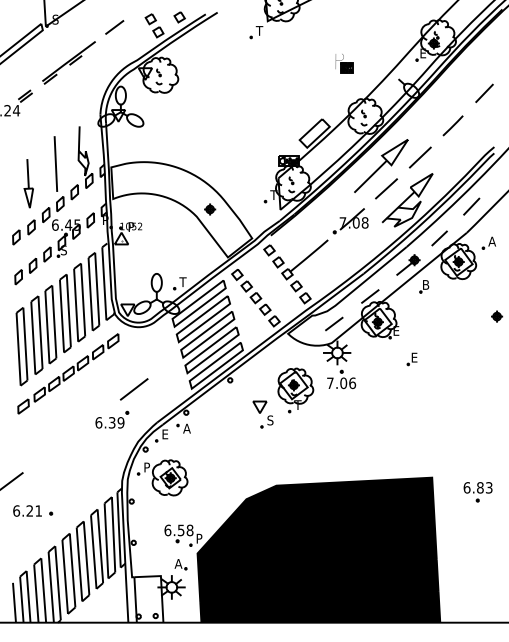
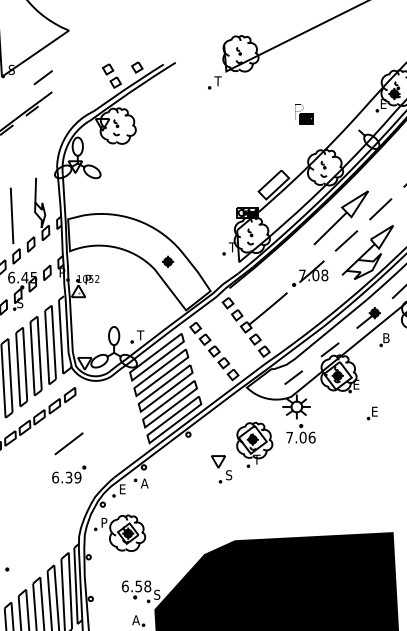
line: (114, 27) -> (43, 77), moved
line: (133, 389) -> (68, 443), moved
text: (199, 538) -> (157, 594), P -> S

